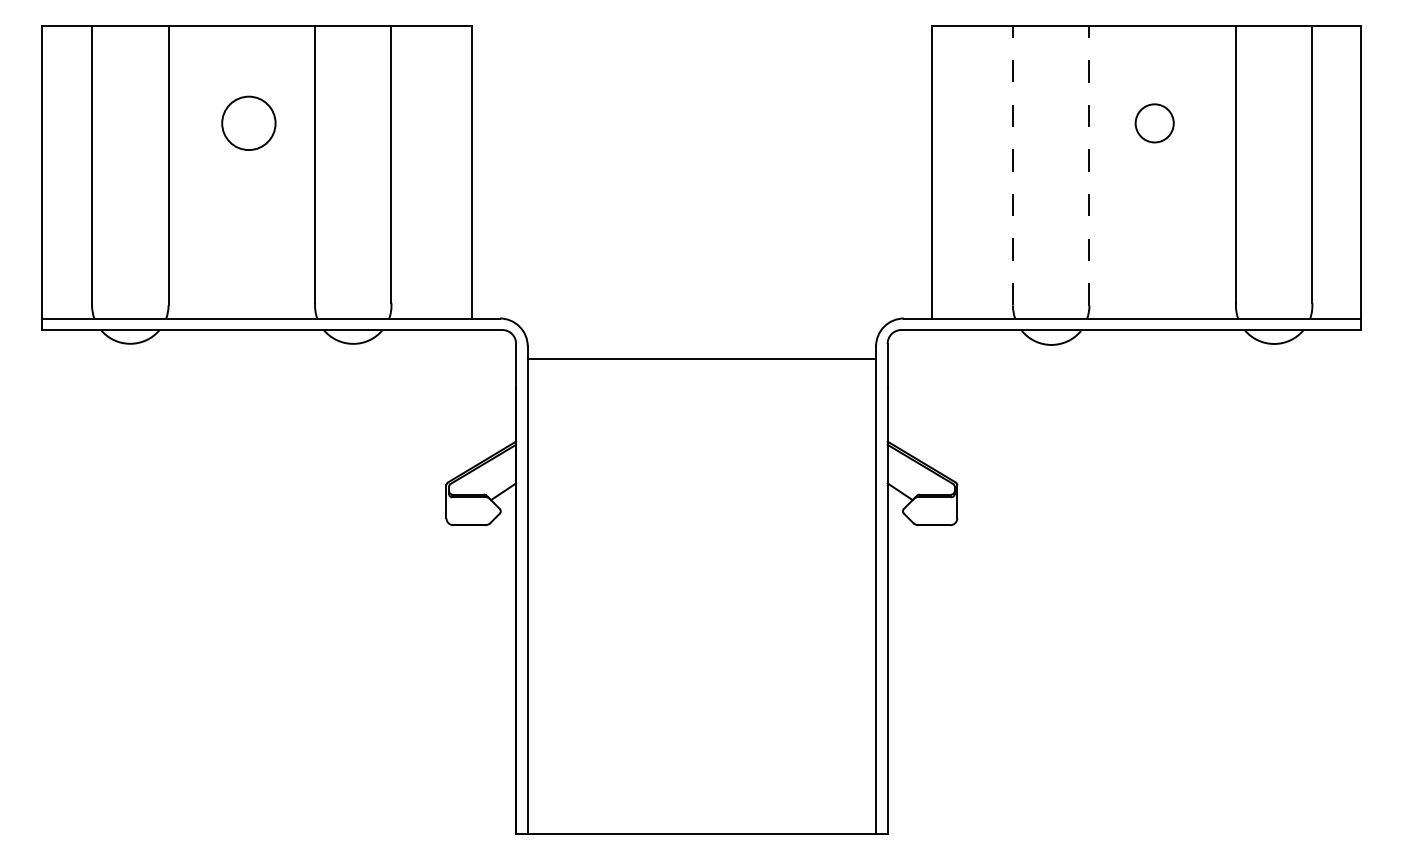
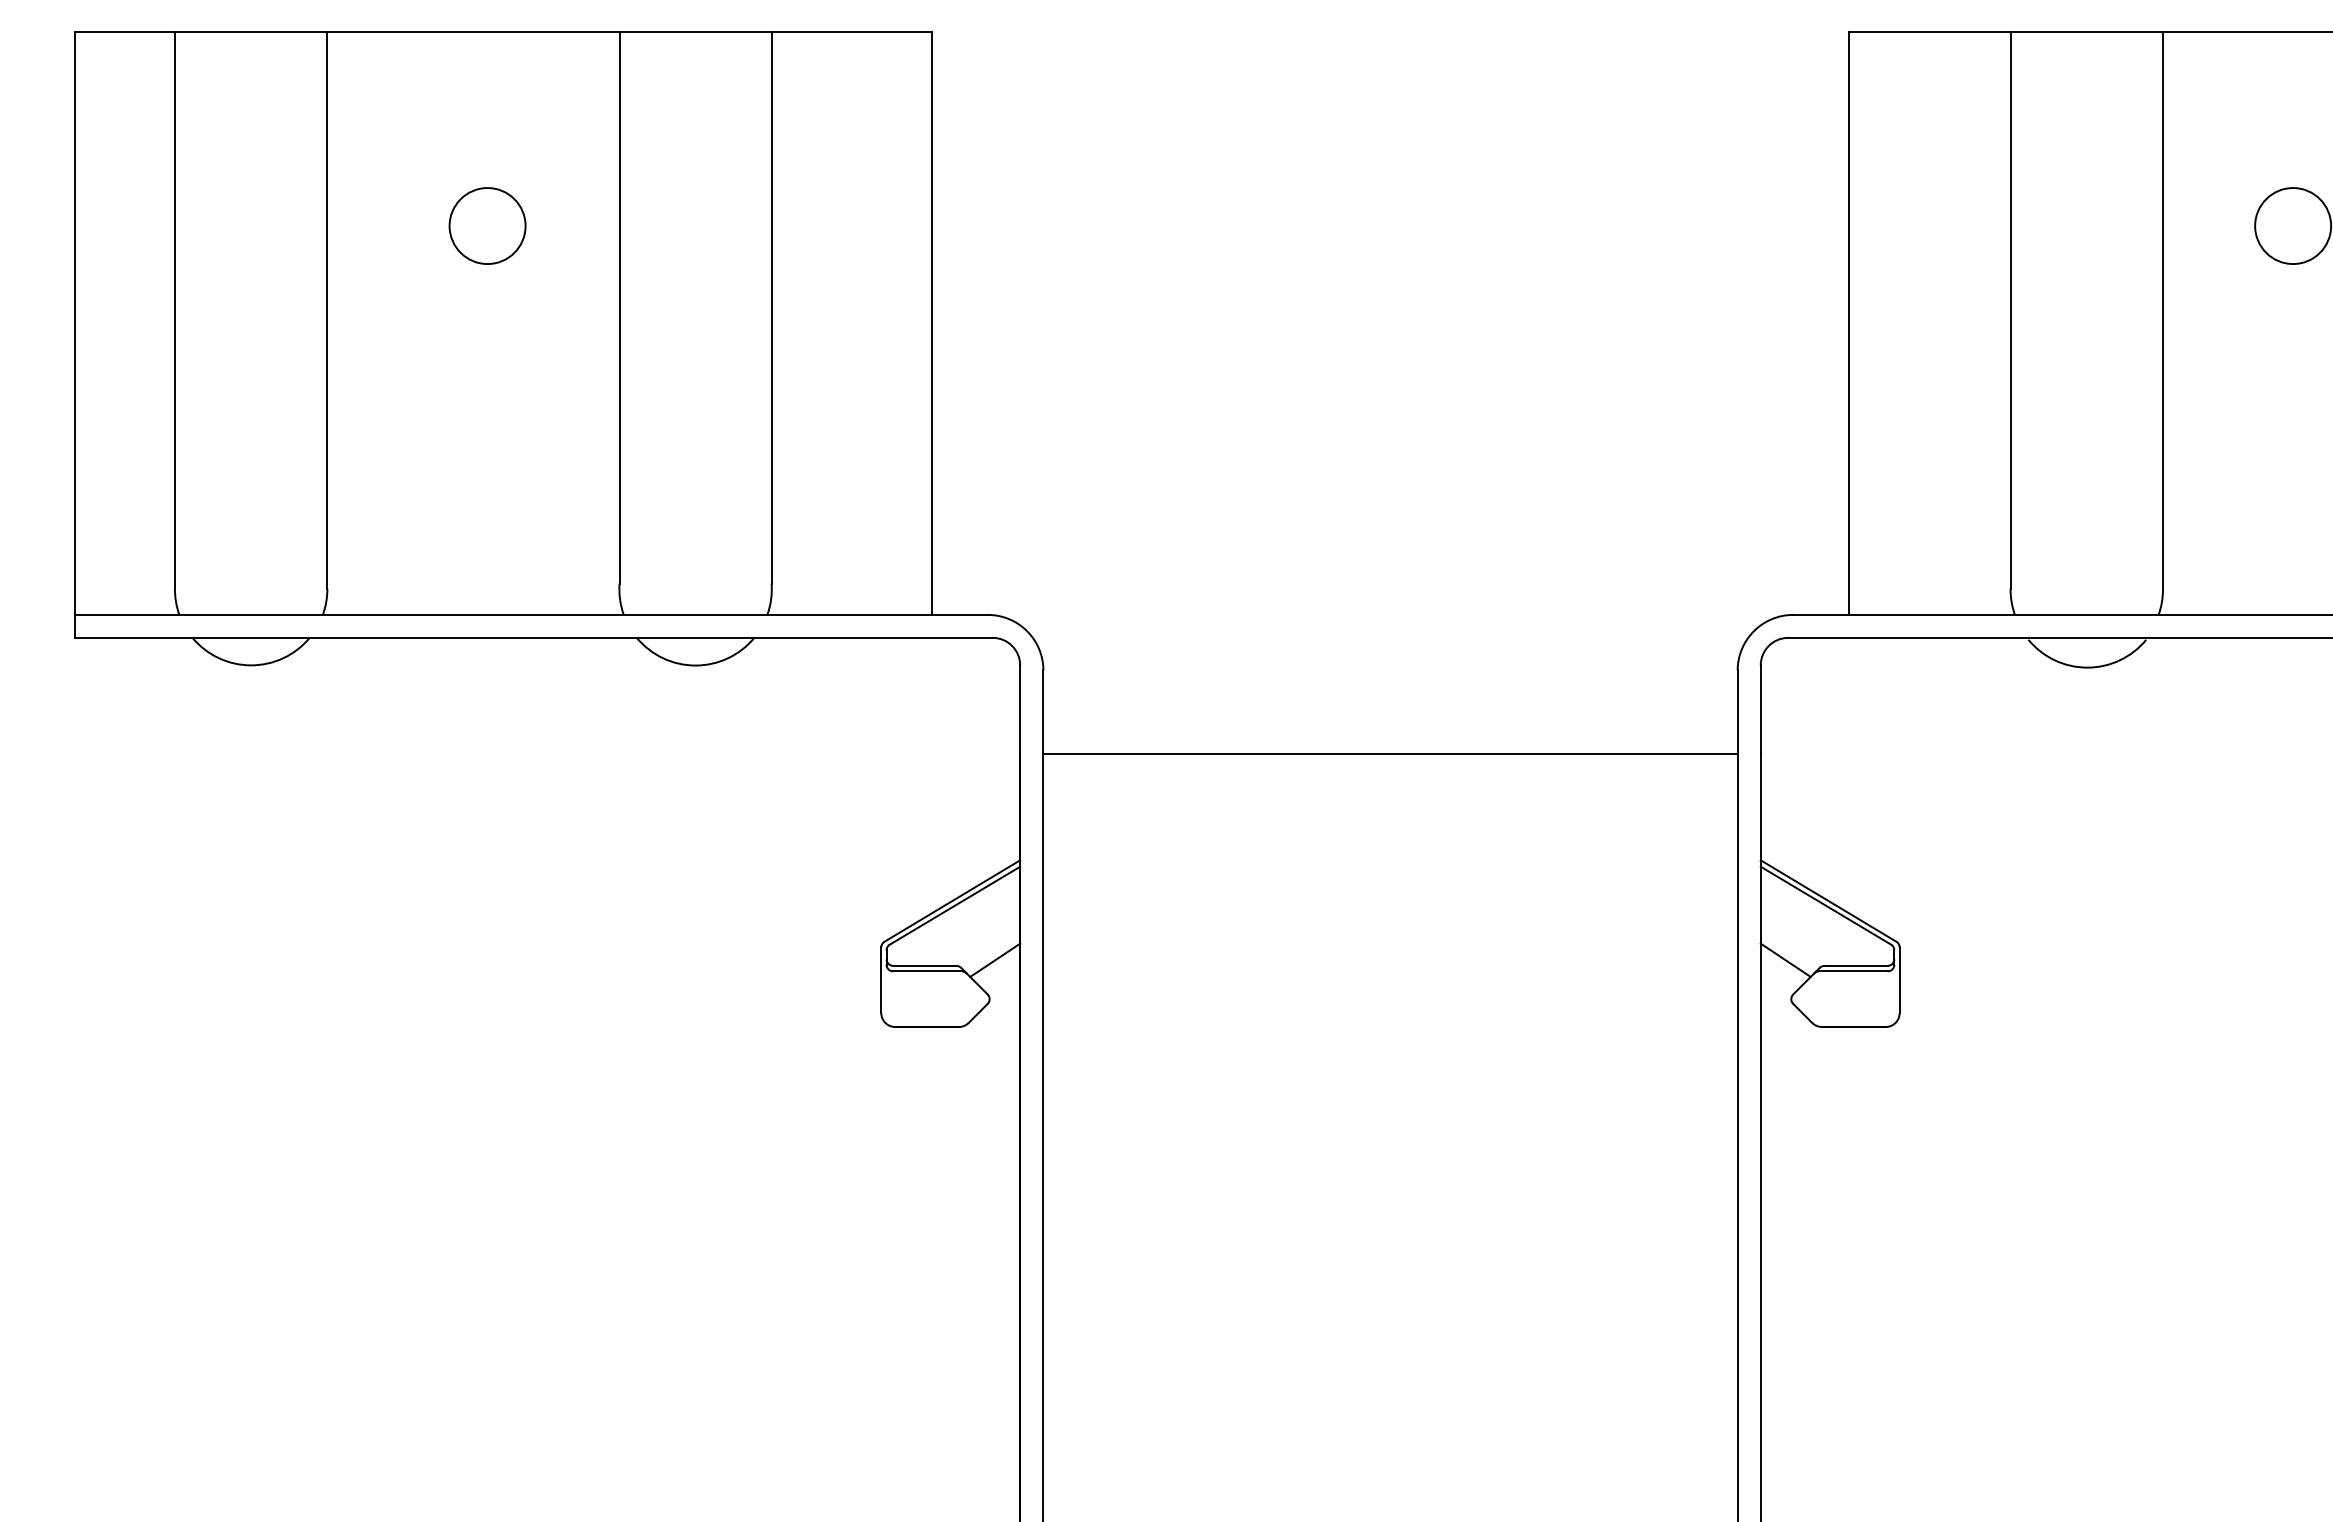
circle: (248, 123) -> (486, 226), size x0.71
line: (1012, 165) -> (2009, 309), dashed -> solid
line: (1089, 165) -> (2163, 309), dashed -> solid
line: (701, 359) -> (1389, 754), moved

